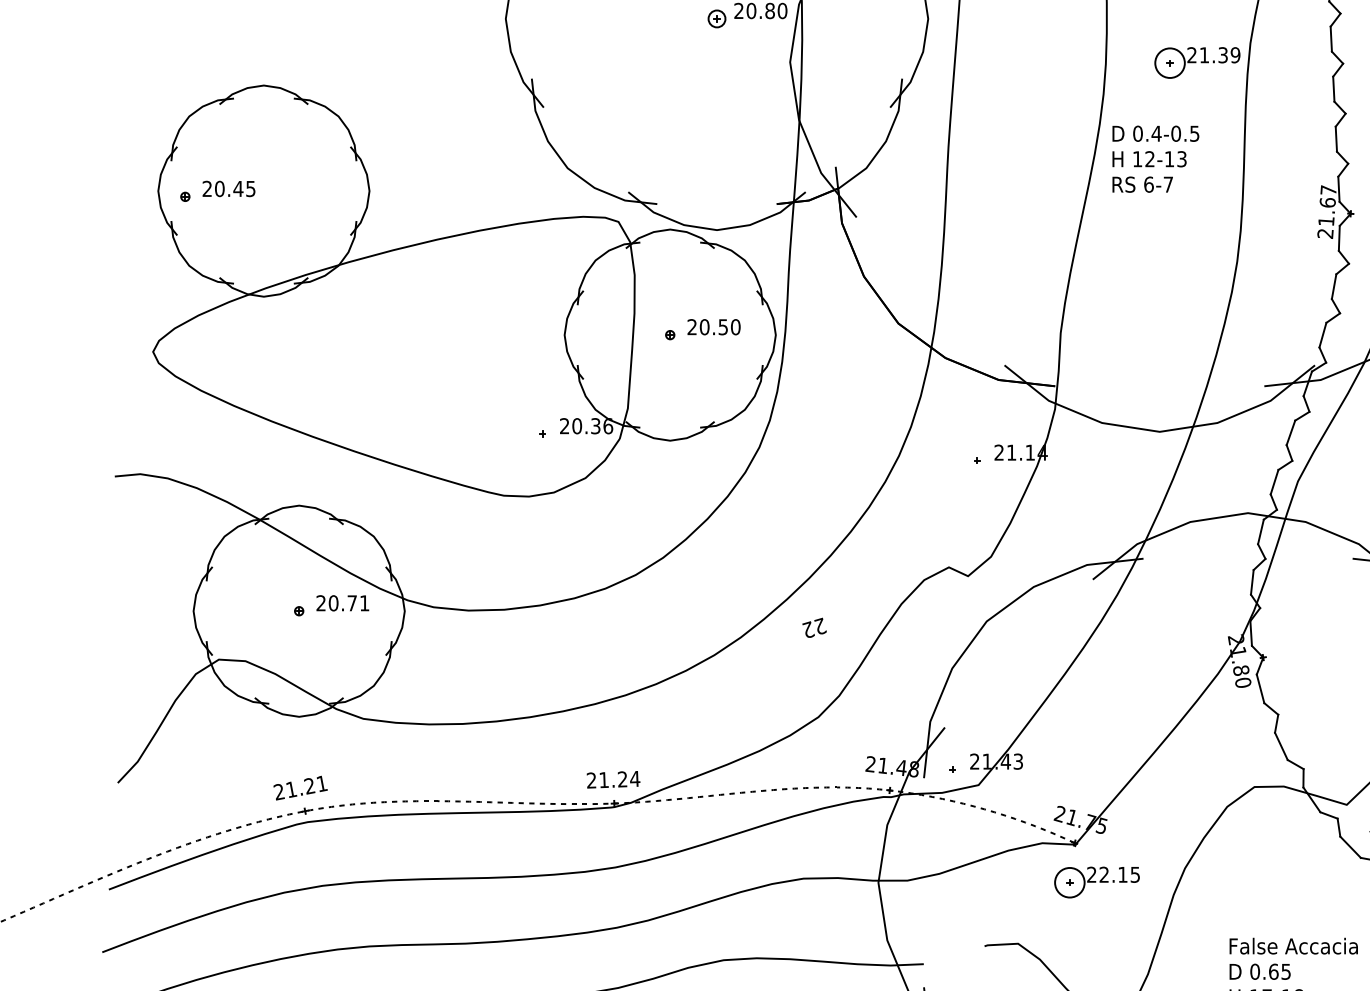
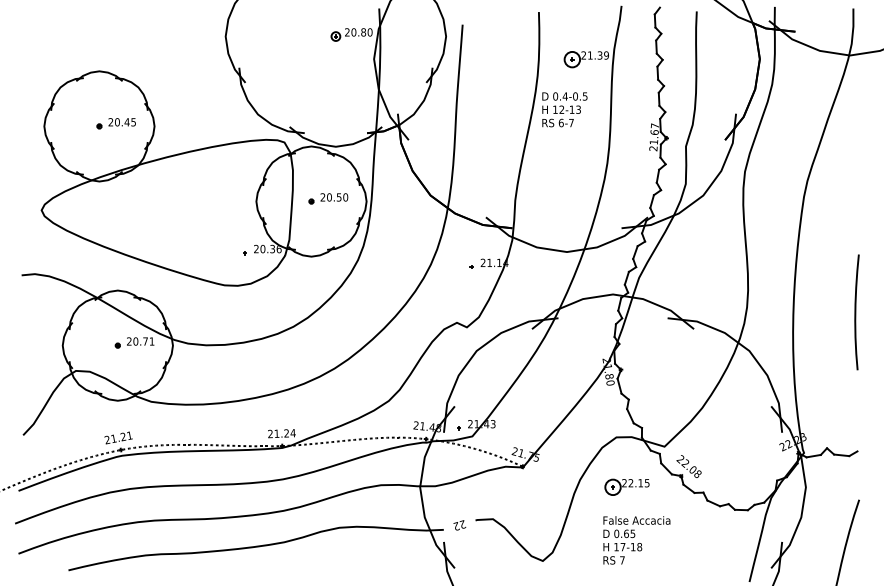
part: (216, 191) -> (115, 123), moved
text: (813, 628) -> (459, 525), moved
part: (1095, 881) -> (626, 486), moved

